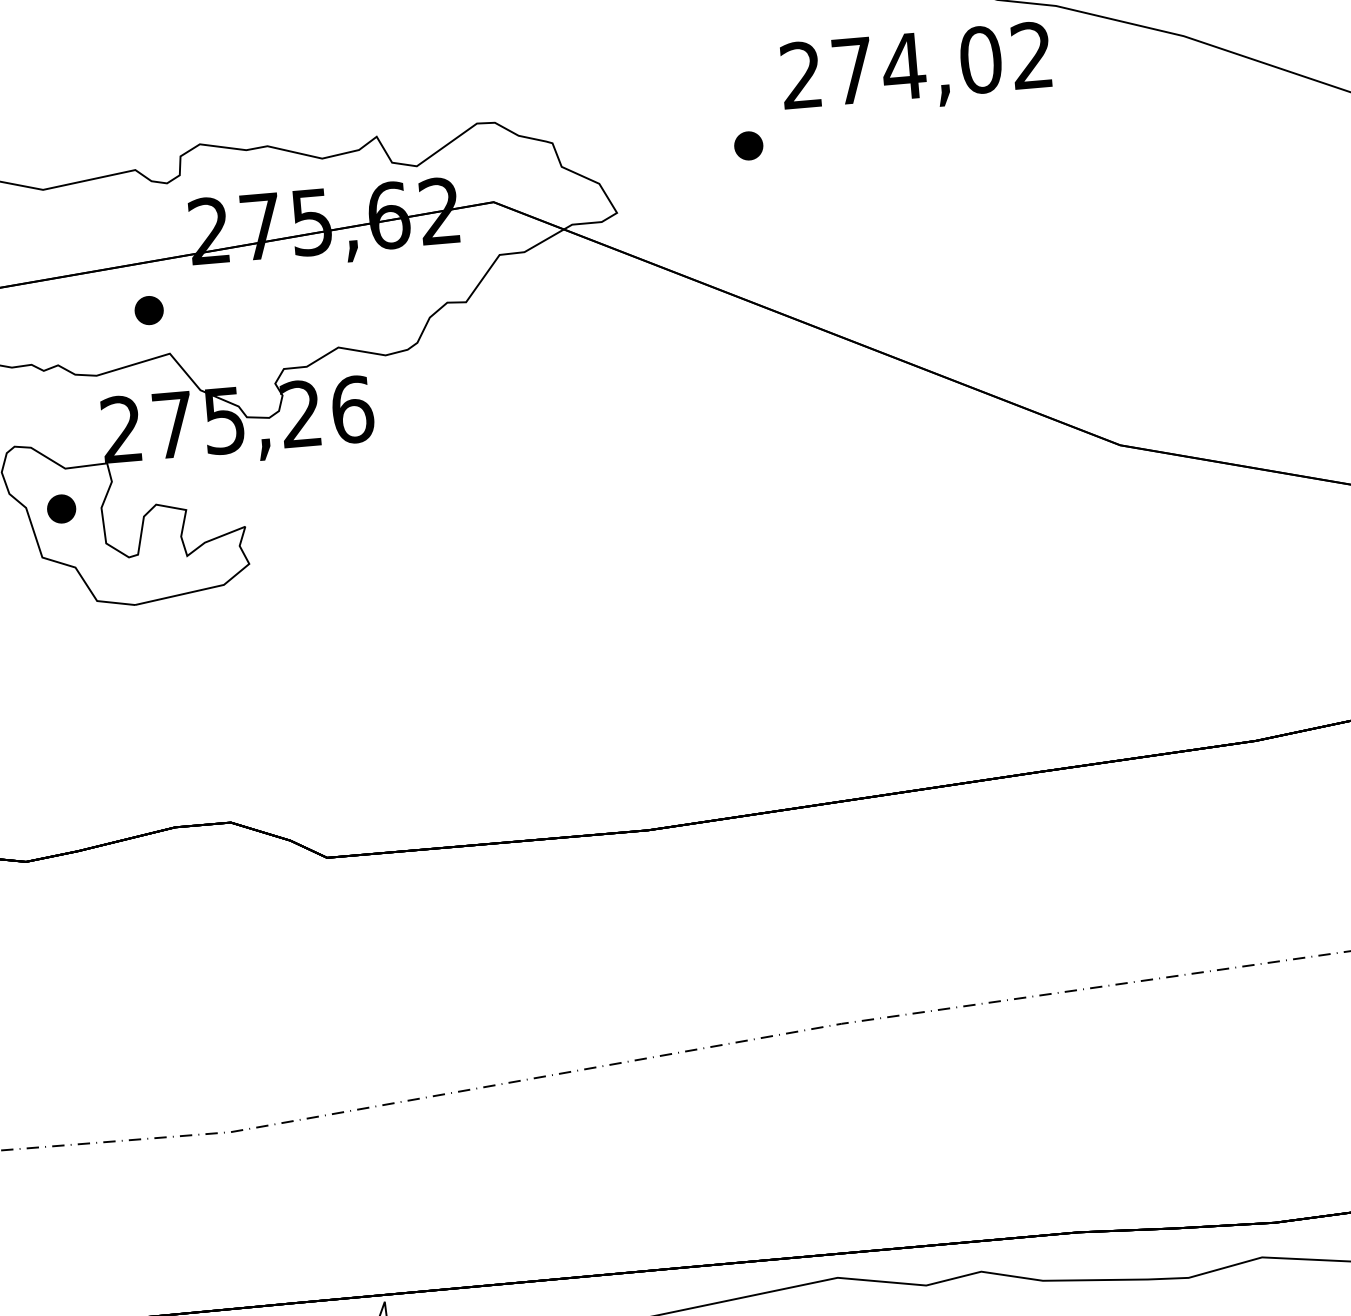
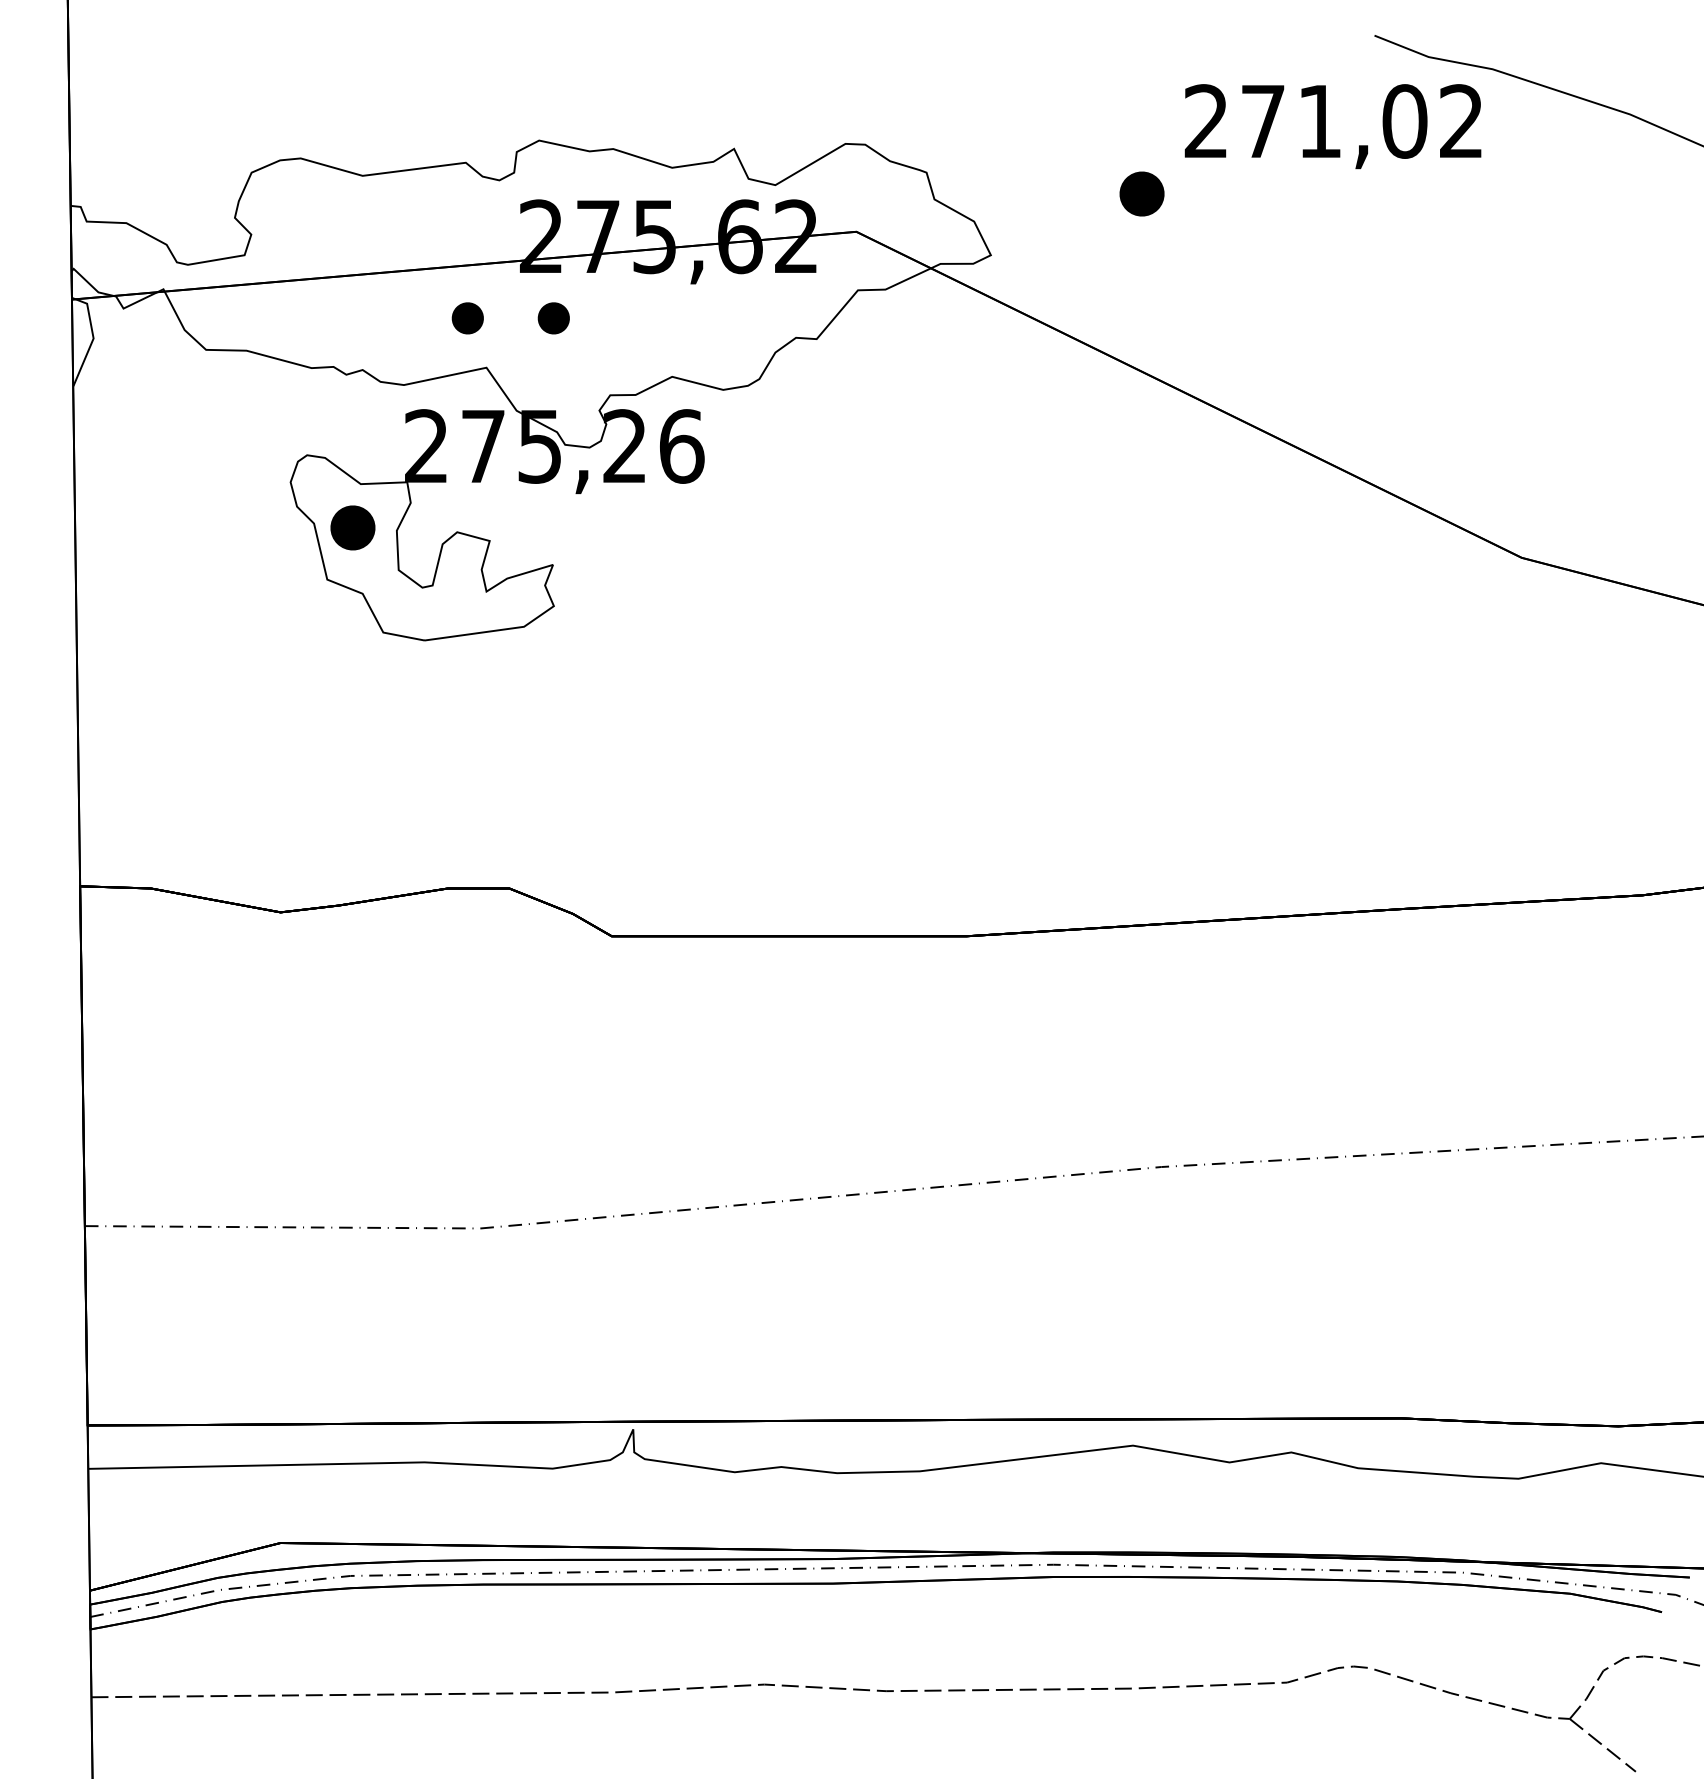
text: (903, 66) -> (1319, 121), 274,02 -> 271,02
part: (748, 145) -> (1141, 193), size x1.4
part: (226, 304) -> (553, 318), added
part: (61, 509) -> (352, 528), size x1.4

